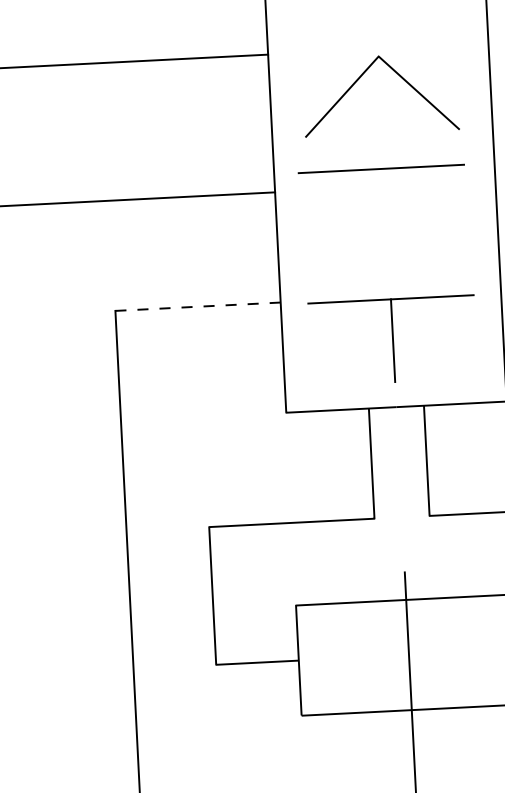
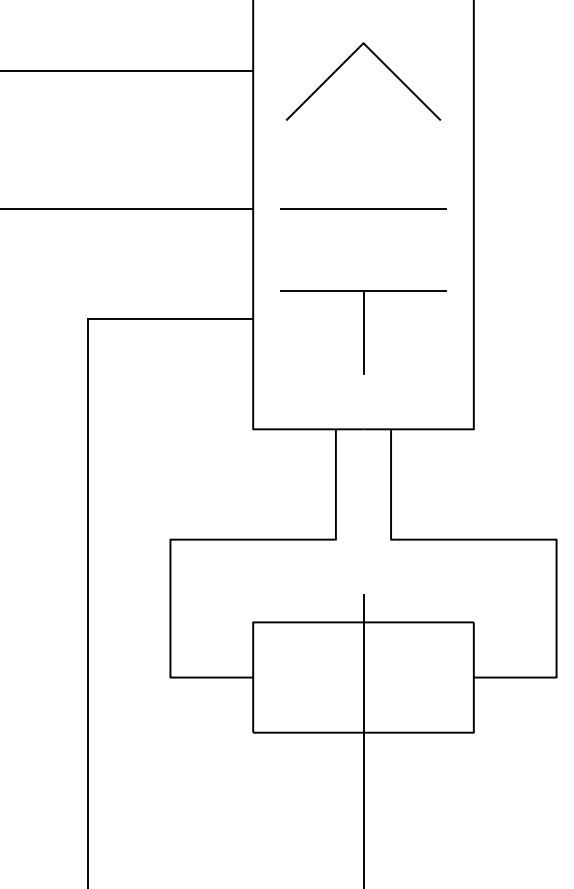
curve: (361, 76) -> (345, 62), moved
line: (381, 168) -> (363, 208), moved
line: (198, 307) -> (170, 319), dashed -> solid
part: (393, 340) -> (363, 332), moved

